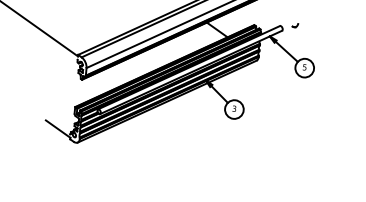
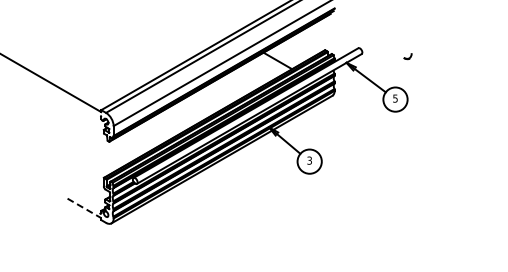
part: (294, 25) -> (407, 56), moved
line: (58, 129) -> (84, 208), solid -> dashed

